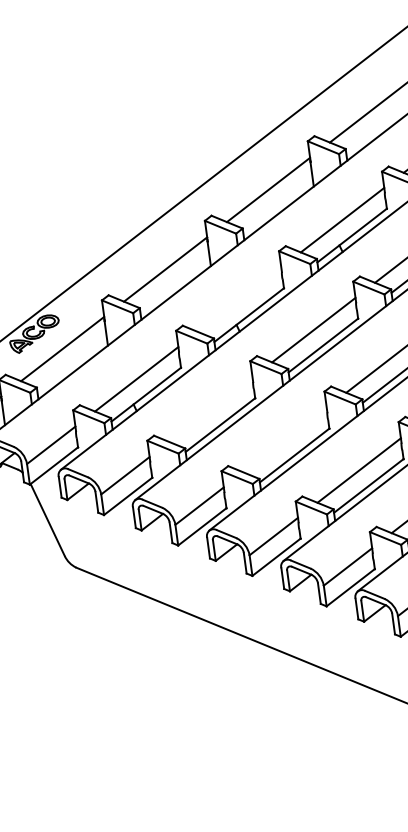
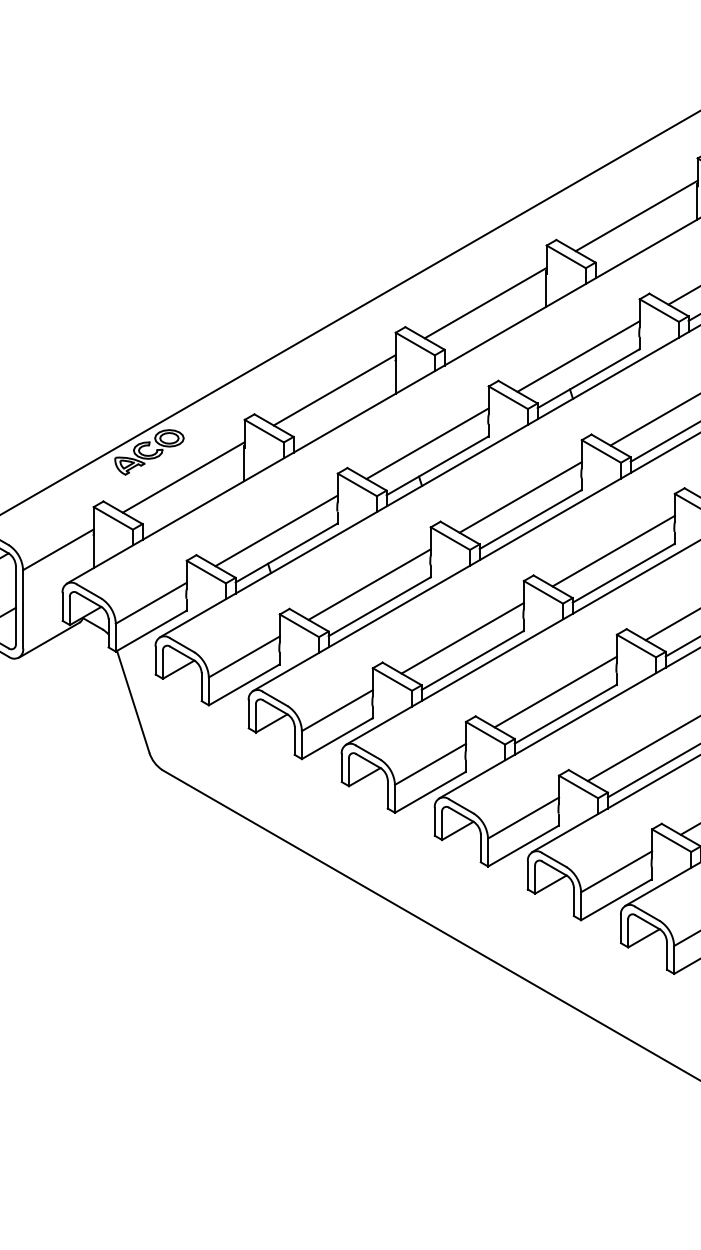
line: (239, 299) -> (427, 443), added
line: (210, 409) -> (369, 584), added
line: (284, 439) -> (462, 637), added

